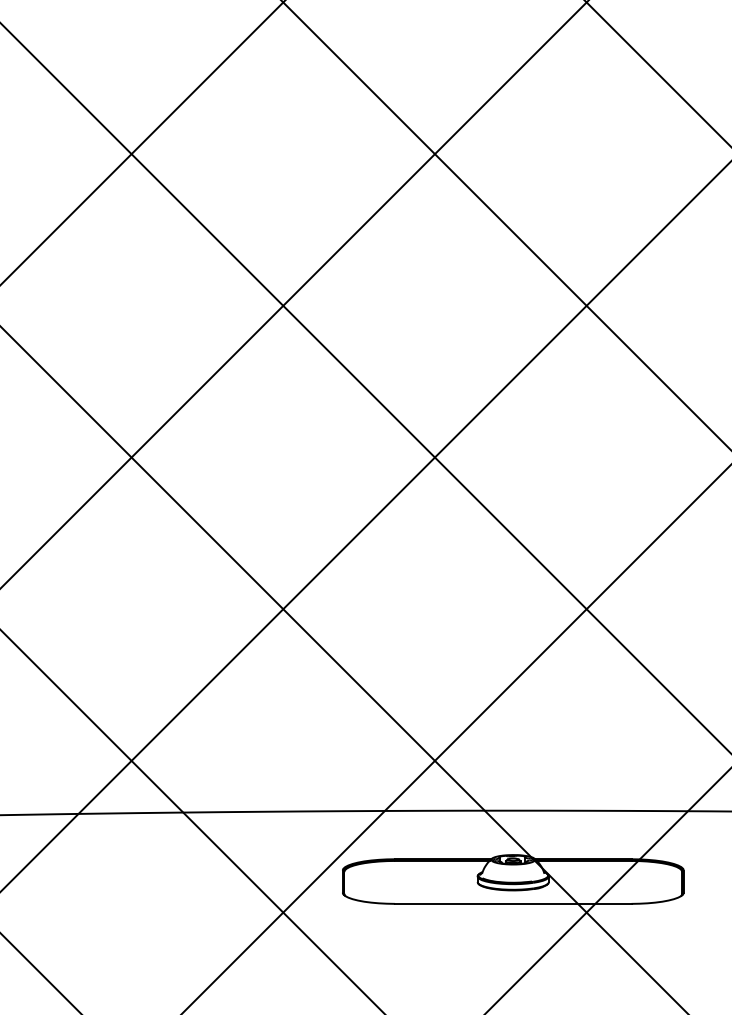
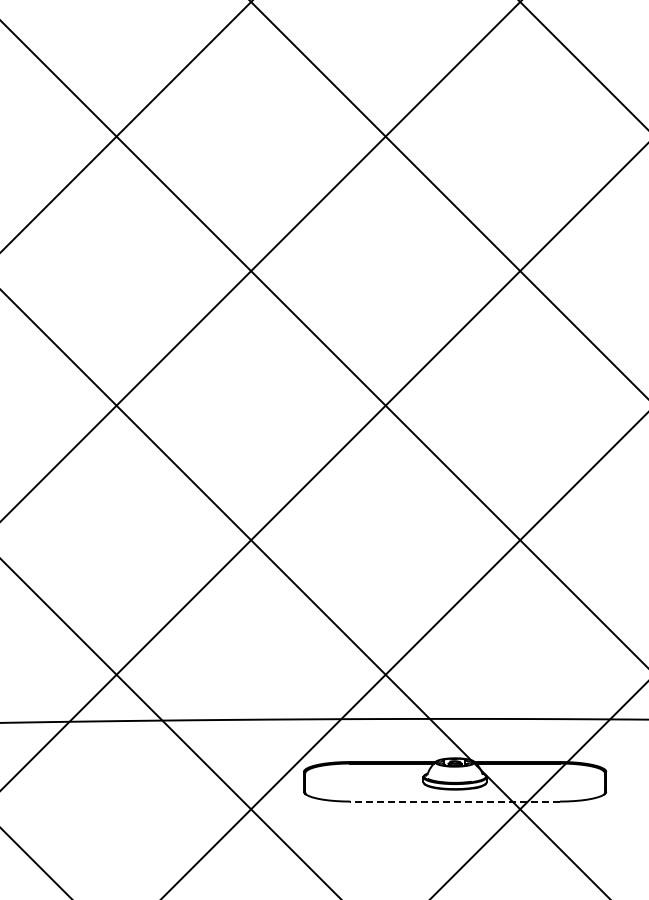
line: (513, 903) -> (455, 801), solid -> dashed

